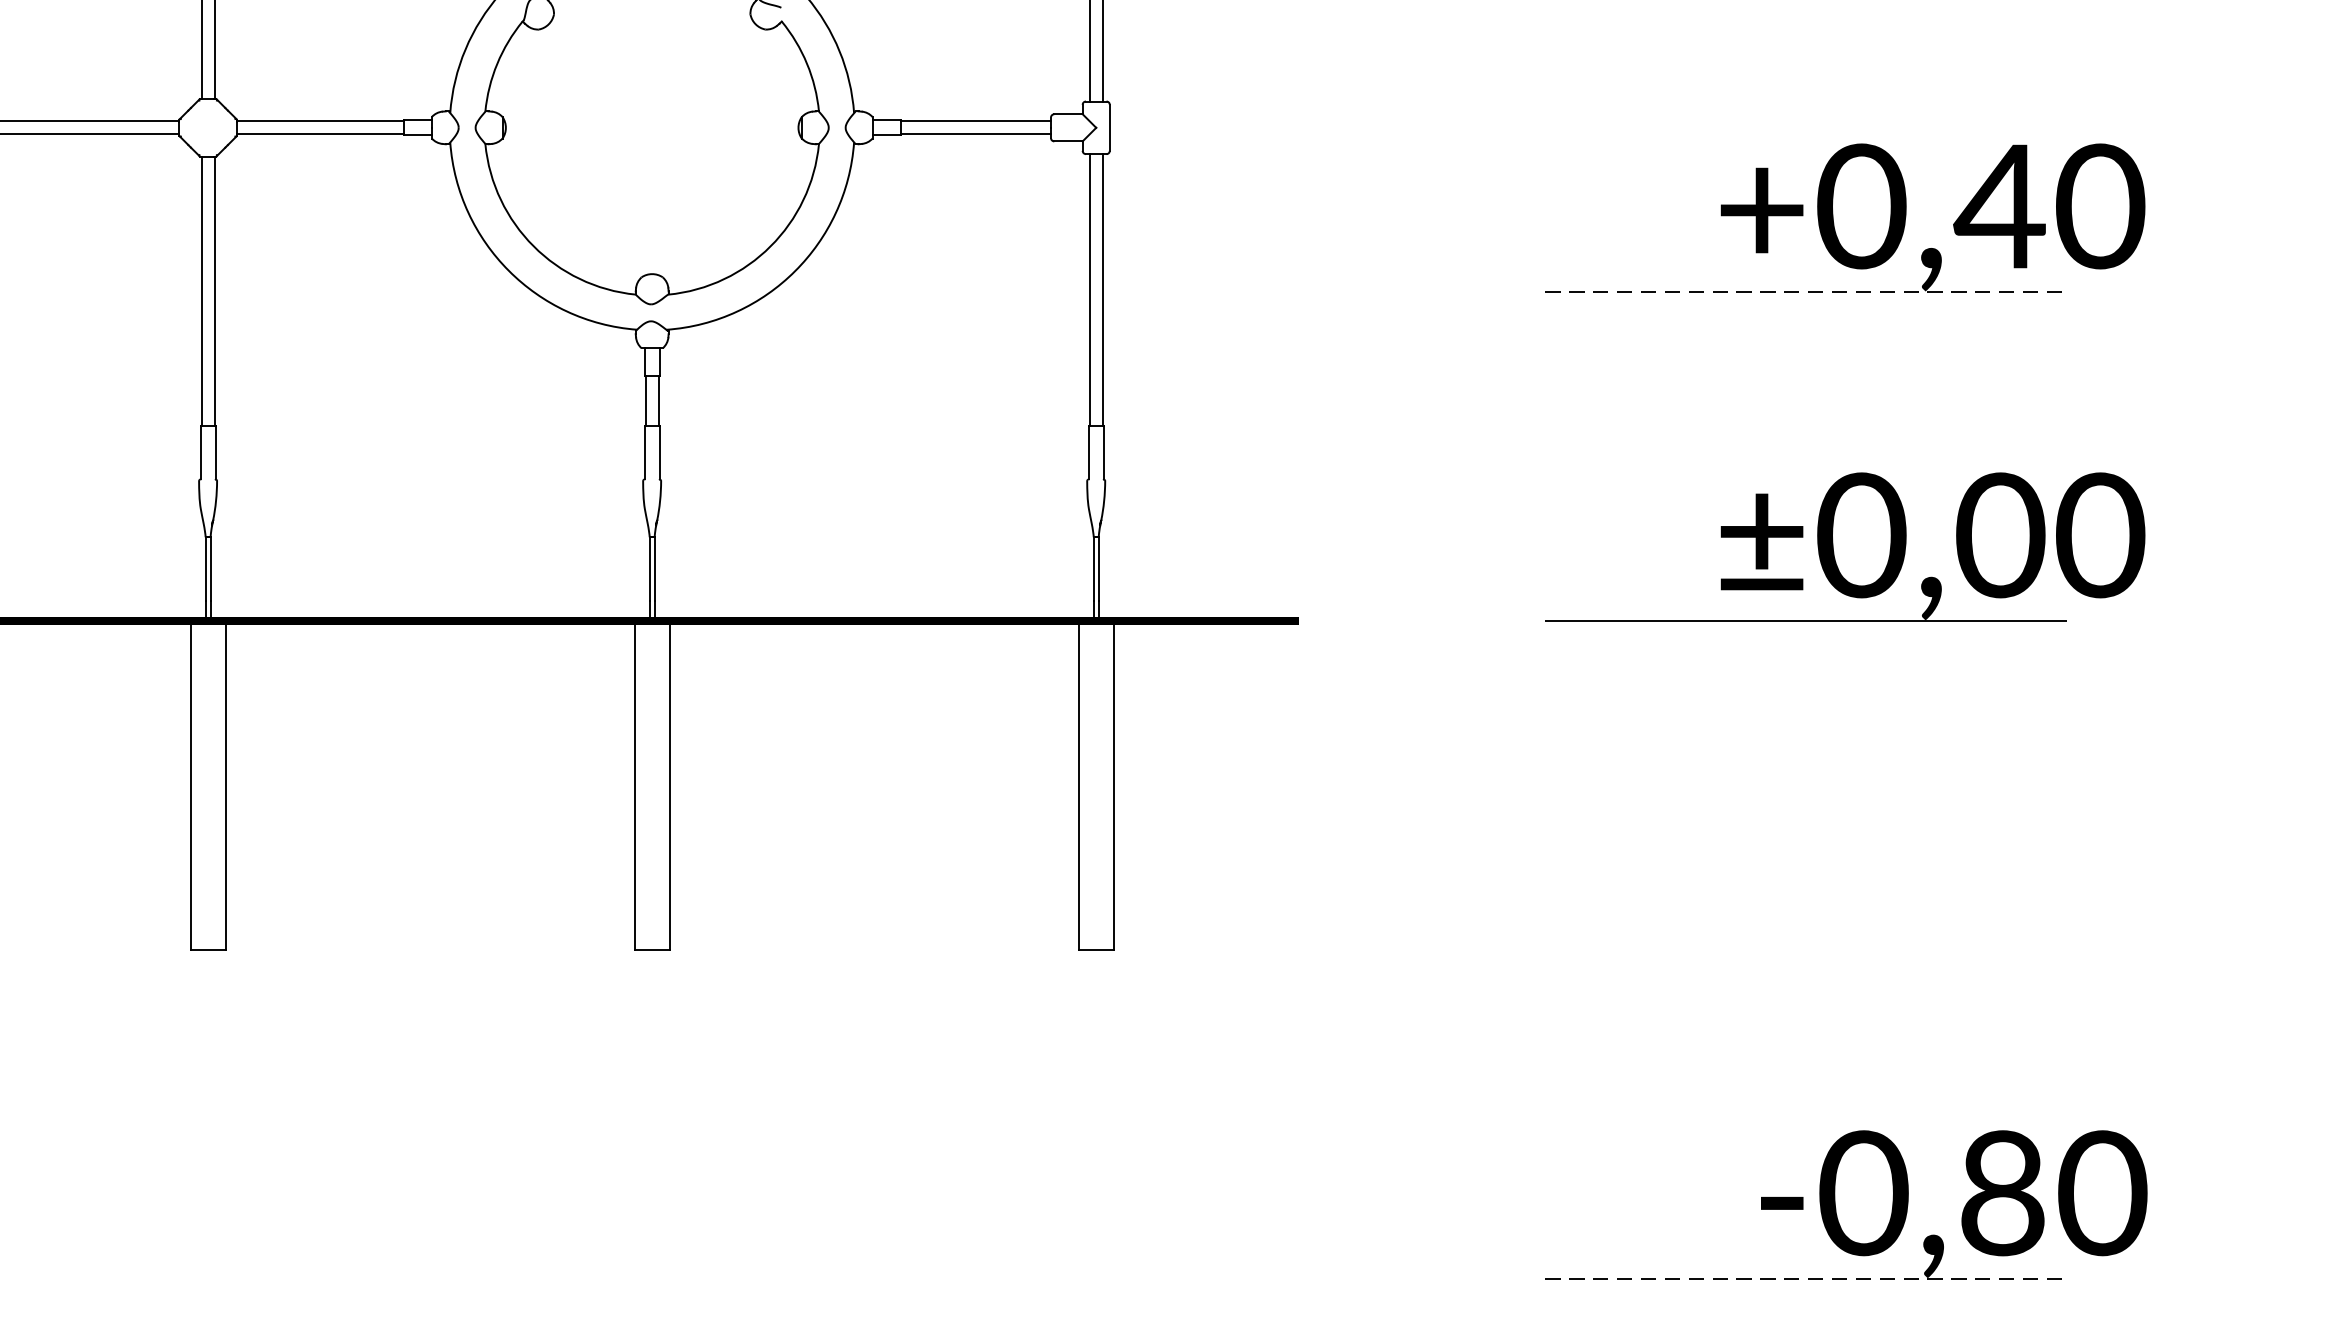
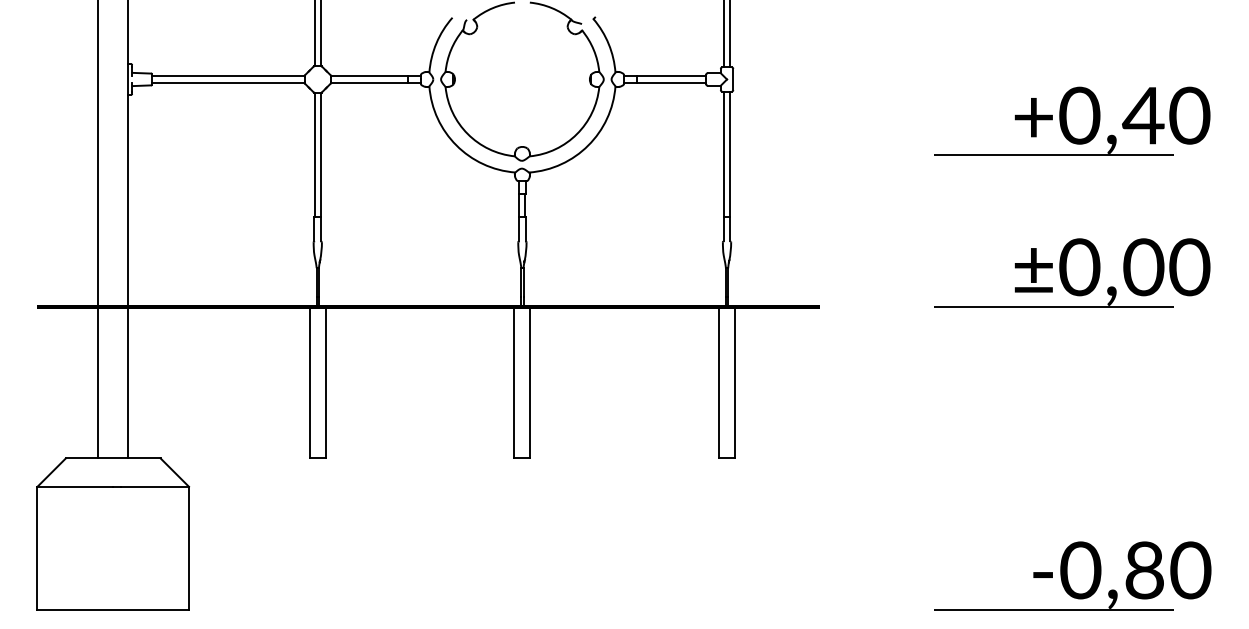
line: (1806, 292) -> (1054, 155), dashed -> solid
line: (1806, 1278) -> (1054, 609), dashed -> solid

